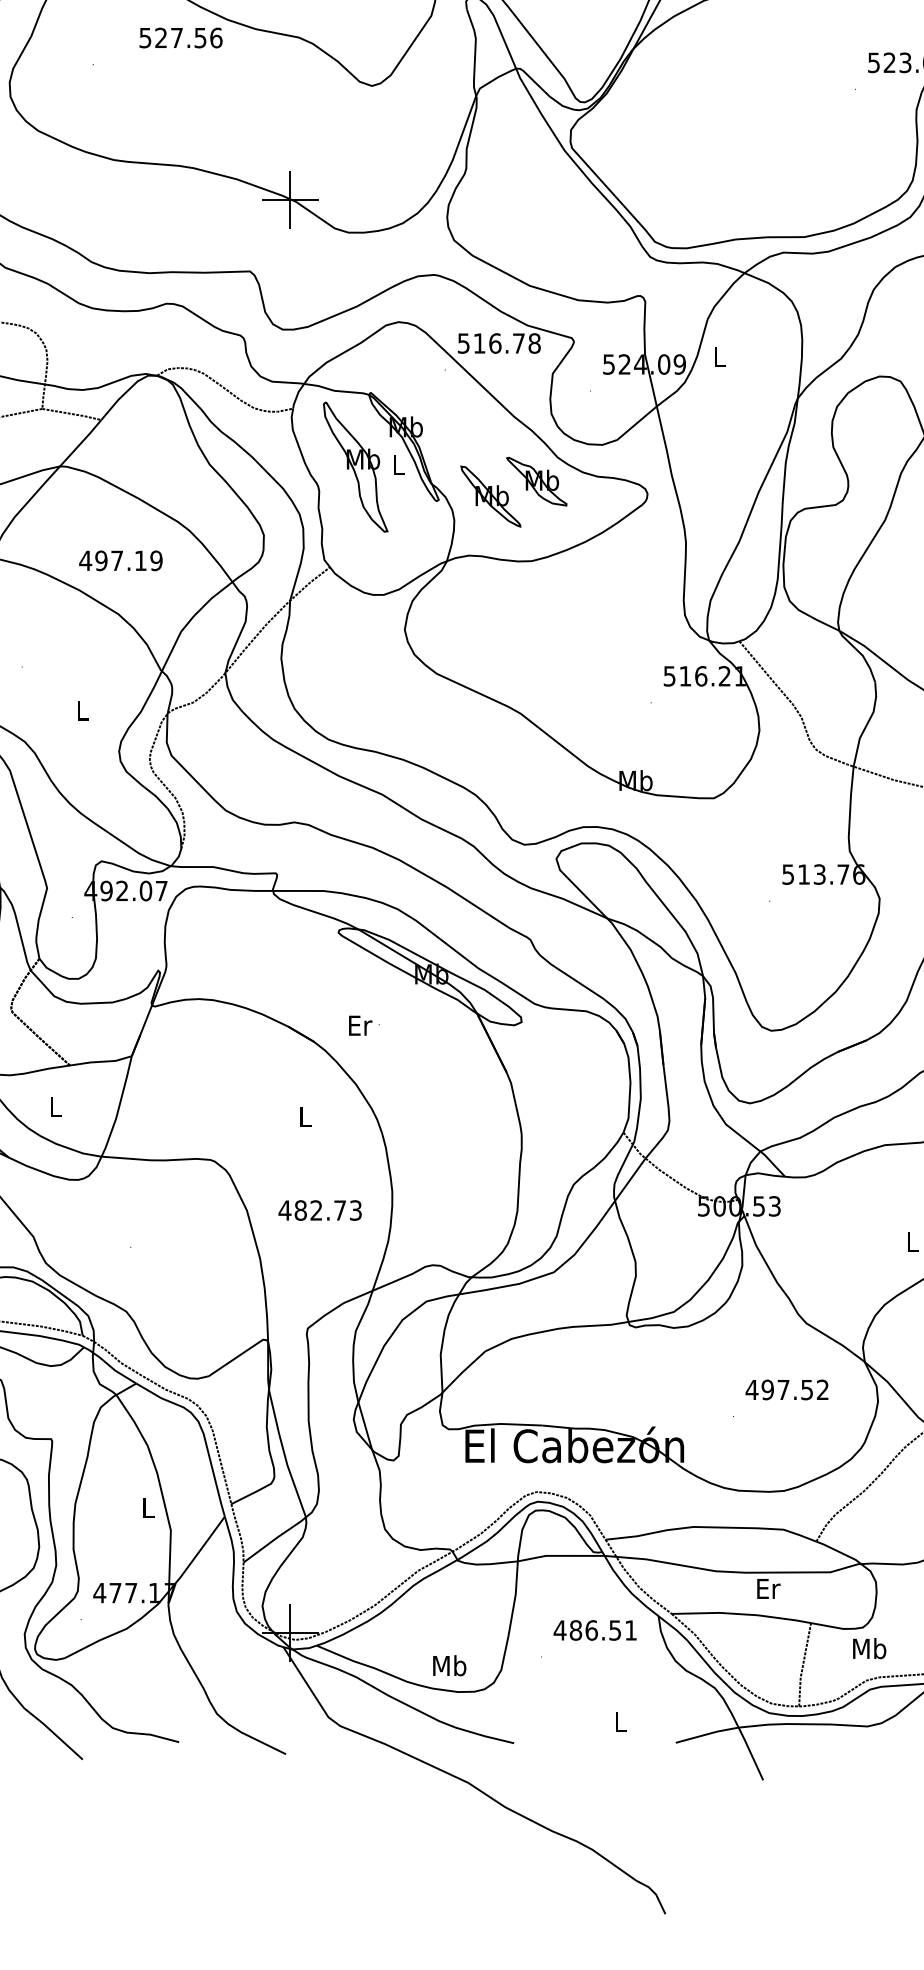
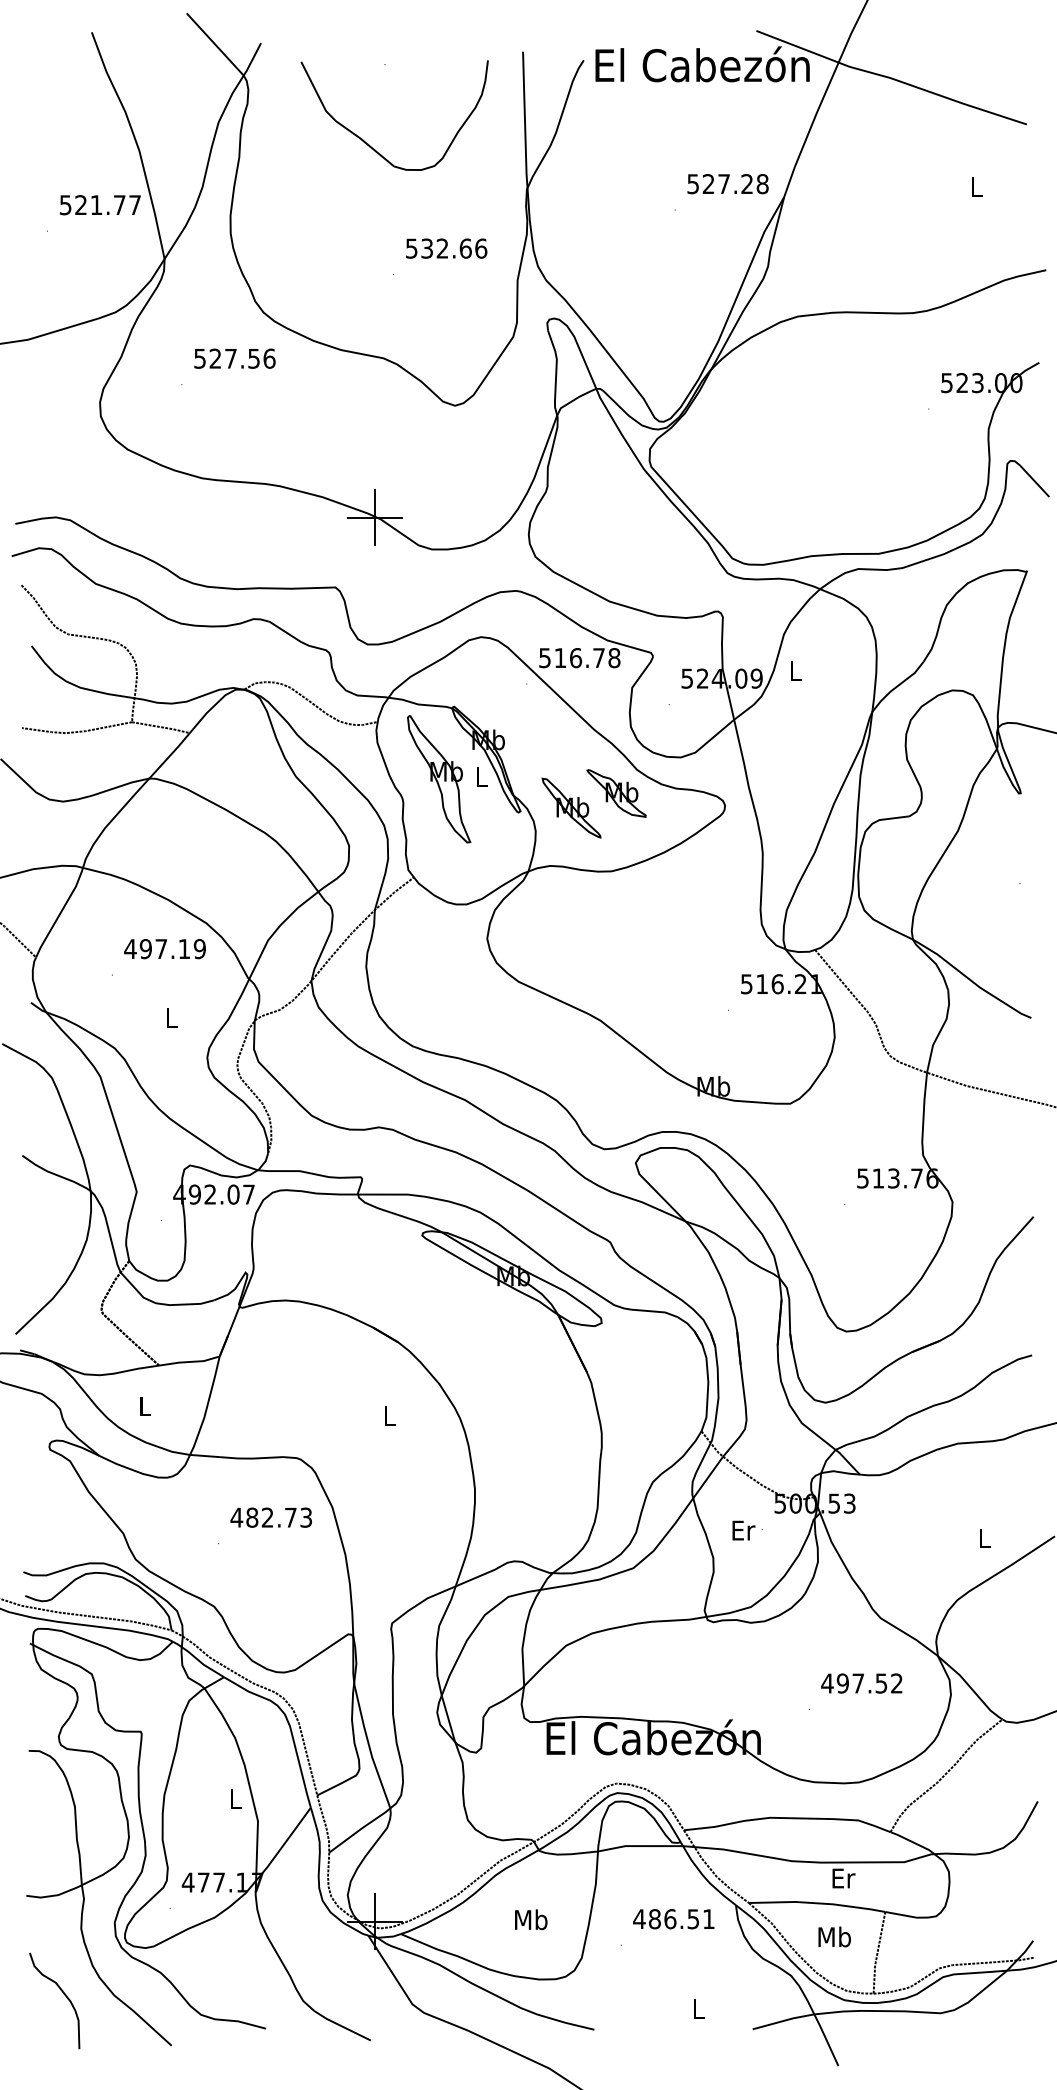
text: (180, 37) -> (234, 358), moved
text: (120, 561) -> (164, 949), moved
text: (364, 1025) -> (747, 1530), moved
text: (319, 1210) -> (270, 1517), moved
text: (869, 1648) -> (834, 1936), moved
text: (449, 1665) -> (531, 1919), moved

